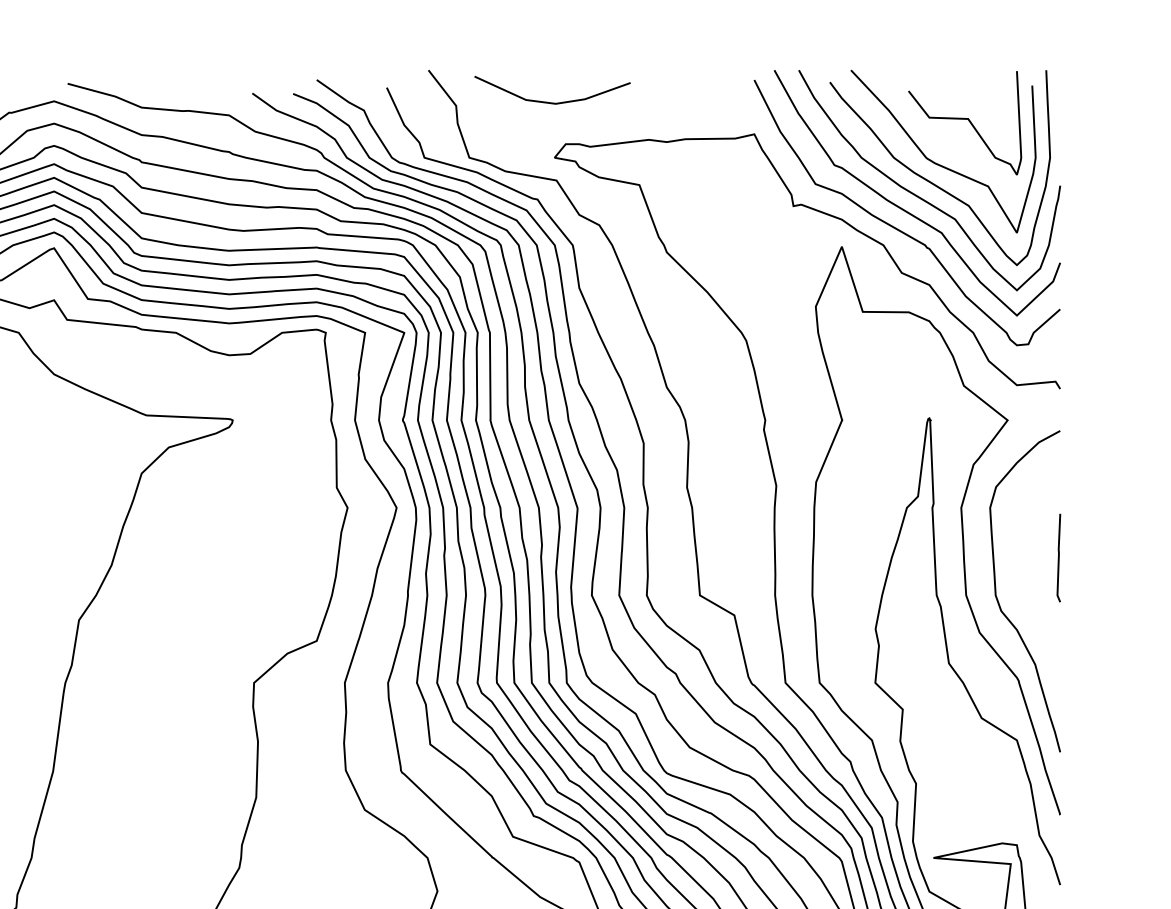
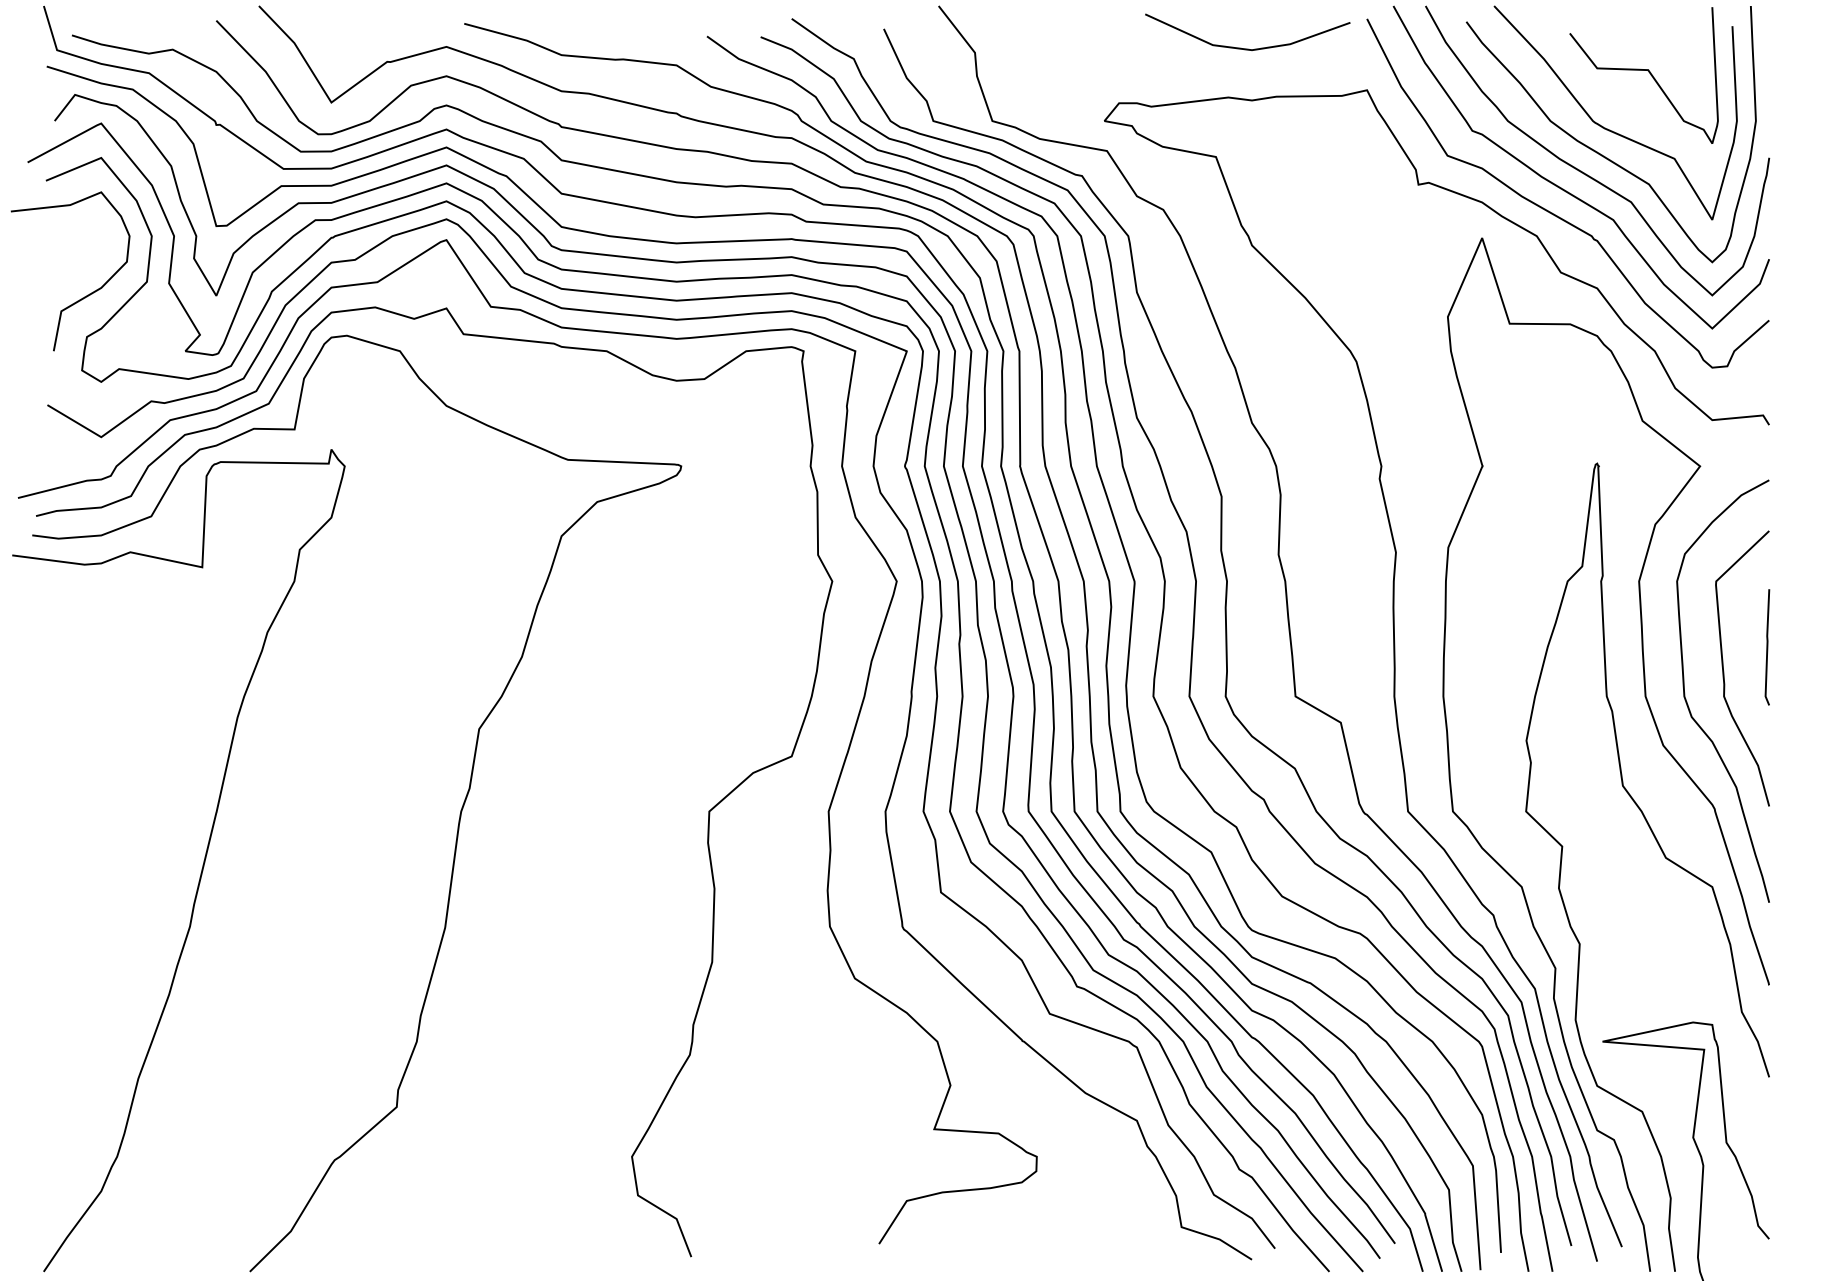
line: (552, 102) -> (1247, 48), moved
curve: (1026, 576) -> (1724, 671), added

